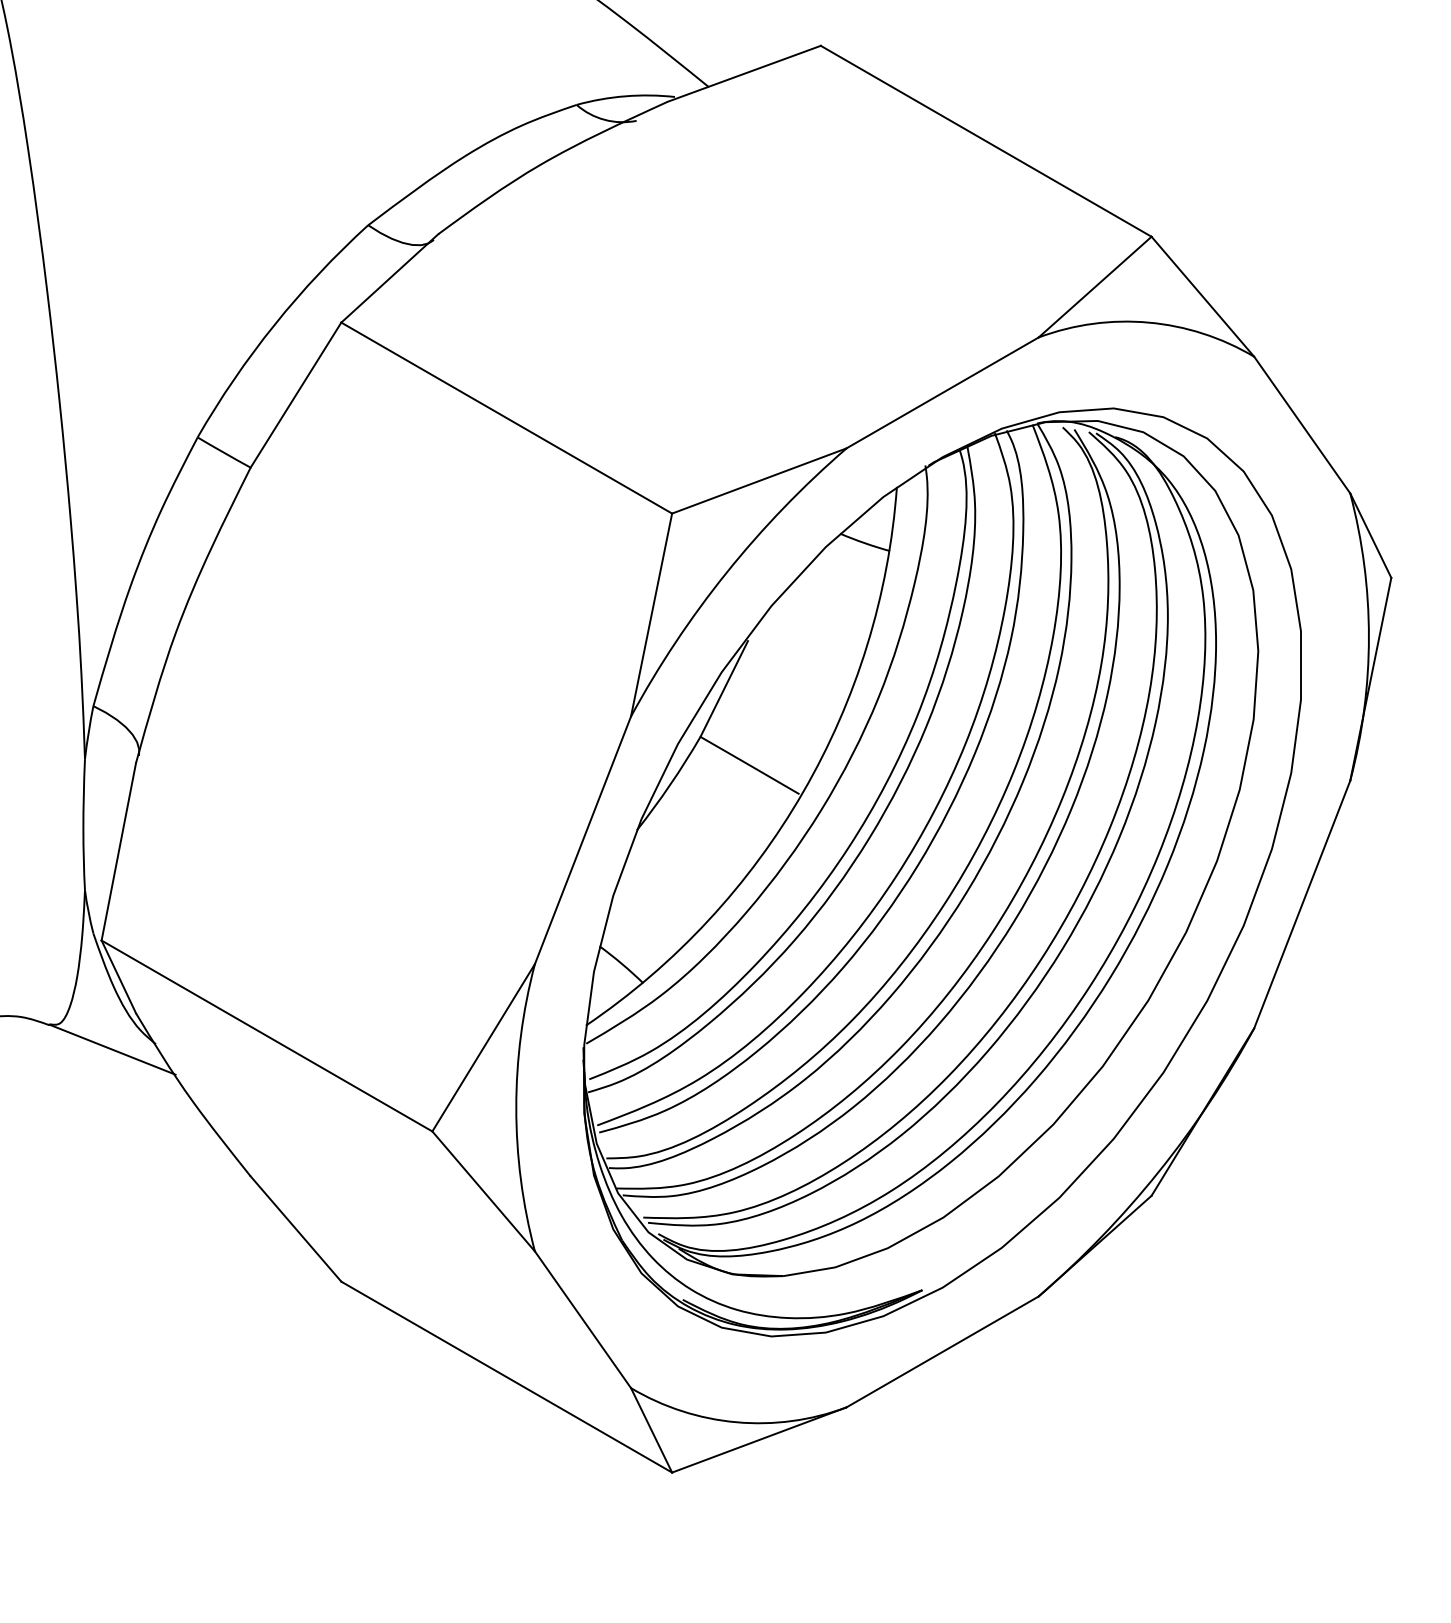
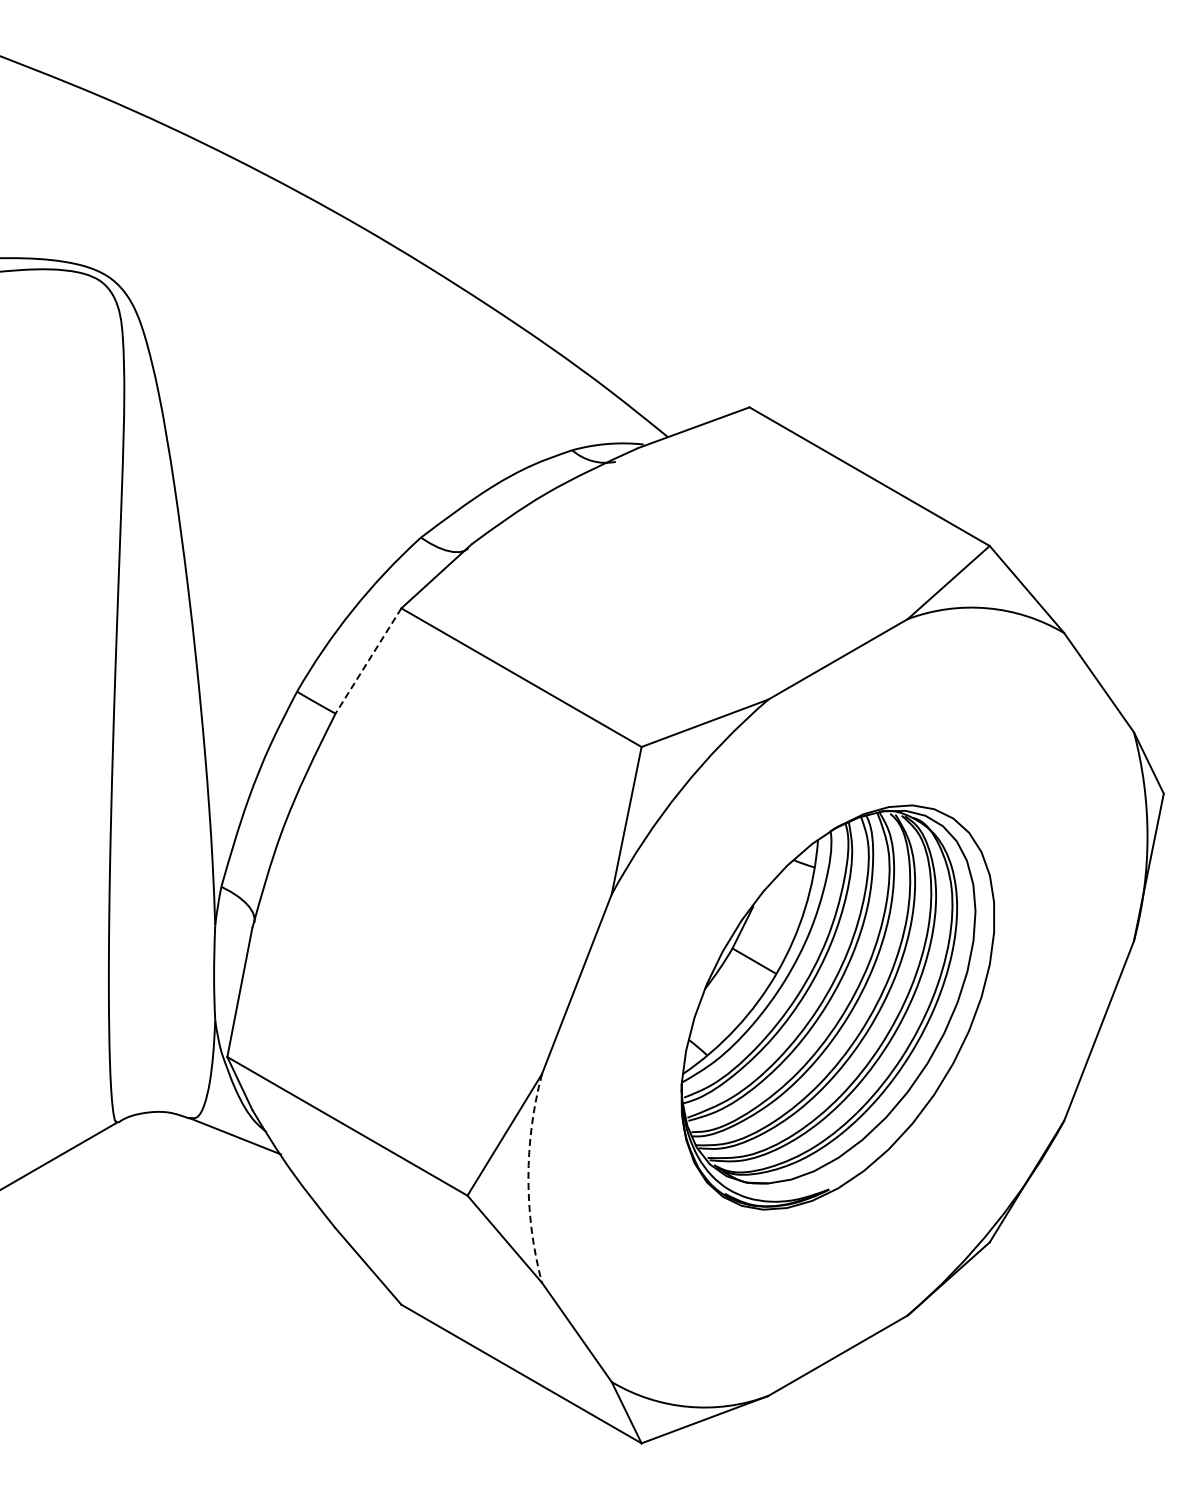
line: (296, 395) -> (368, 661), solid -> dashed
part: (941, 872) -> (837, 1007), size x0.6
arc: (516, 1107) -> (528, 1178), solid -> dashed

